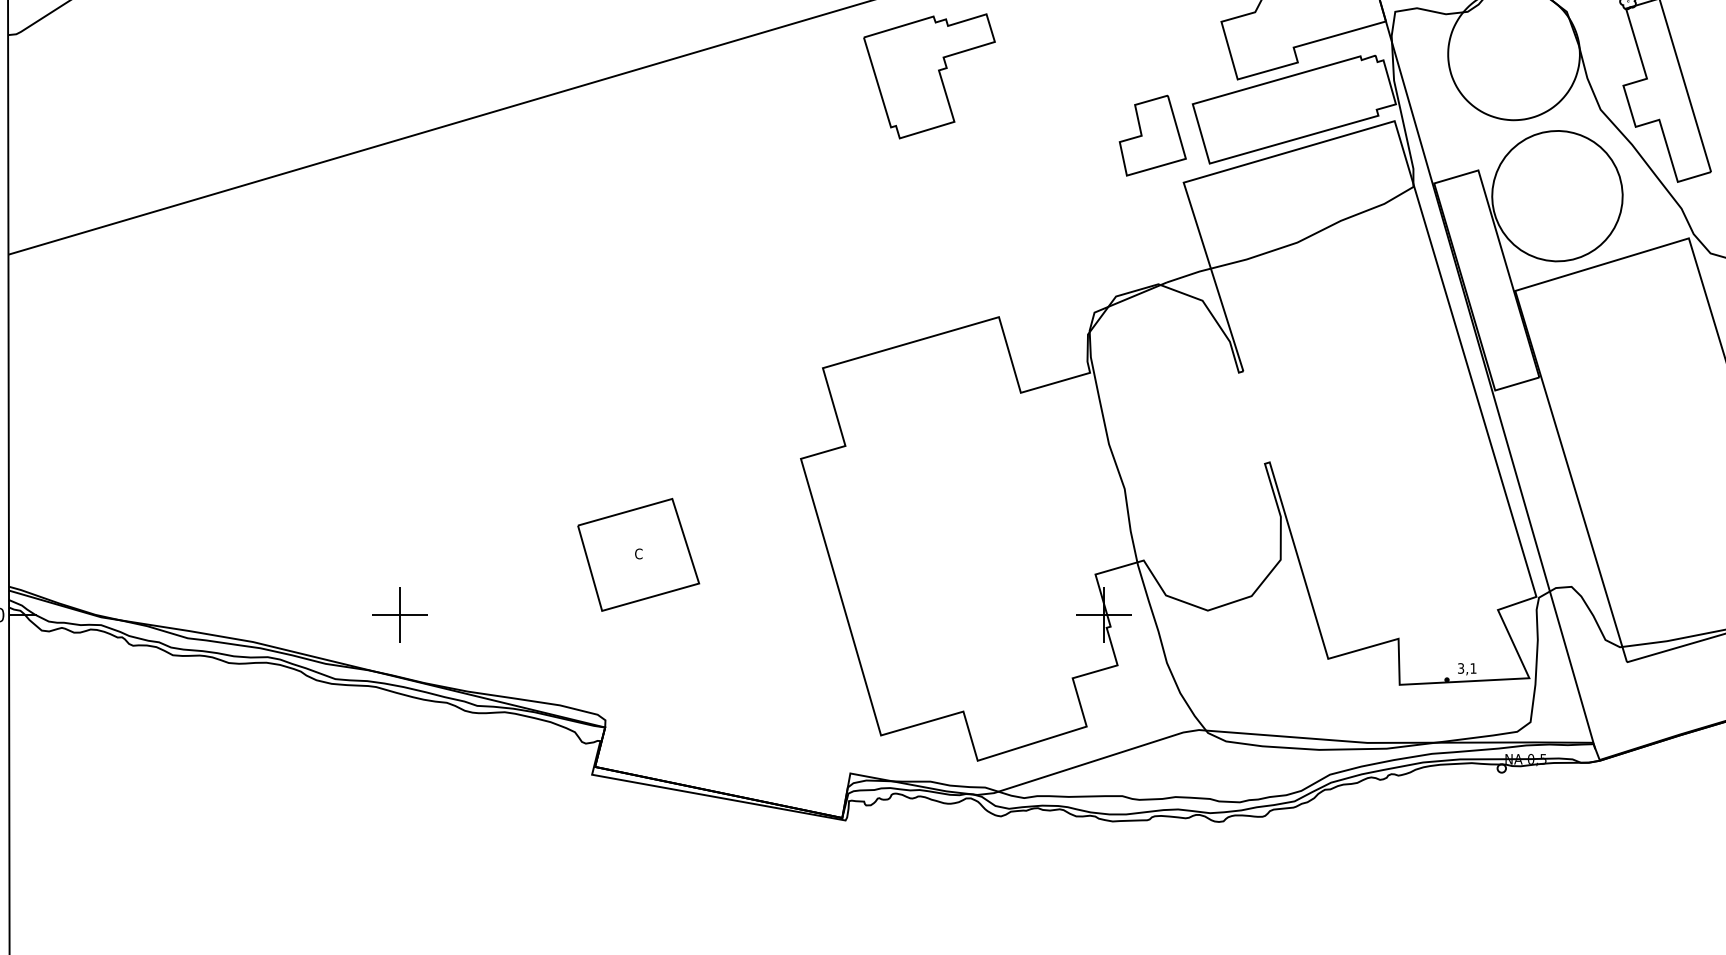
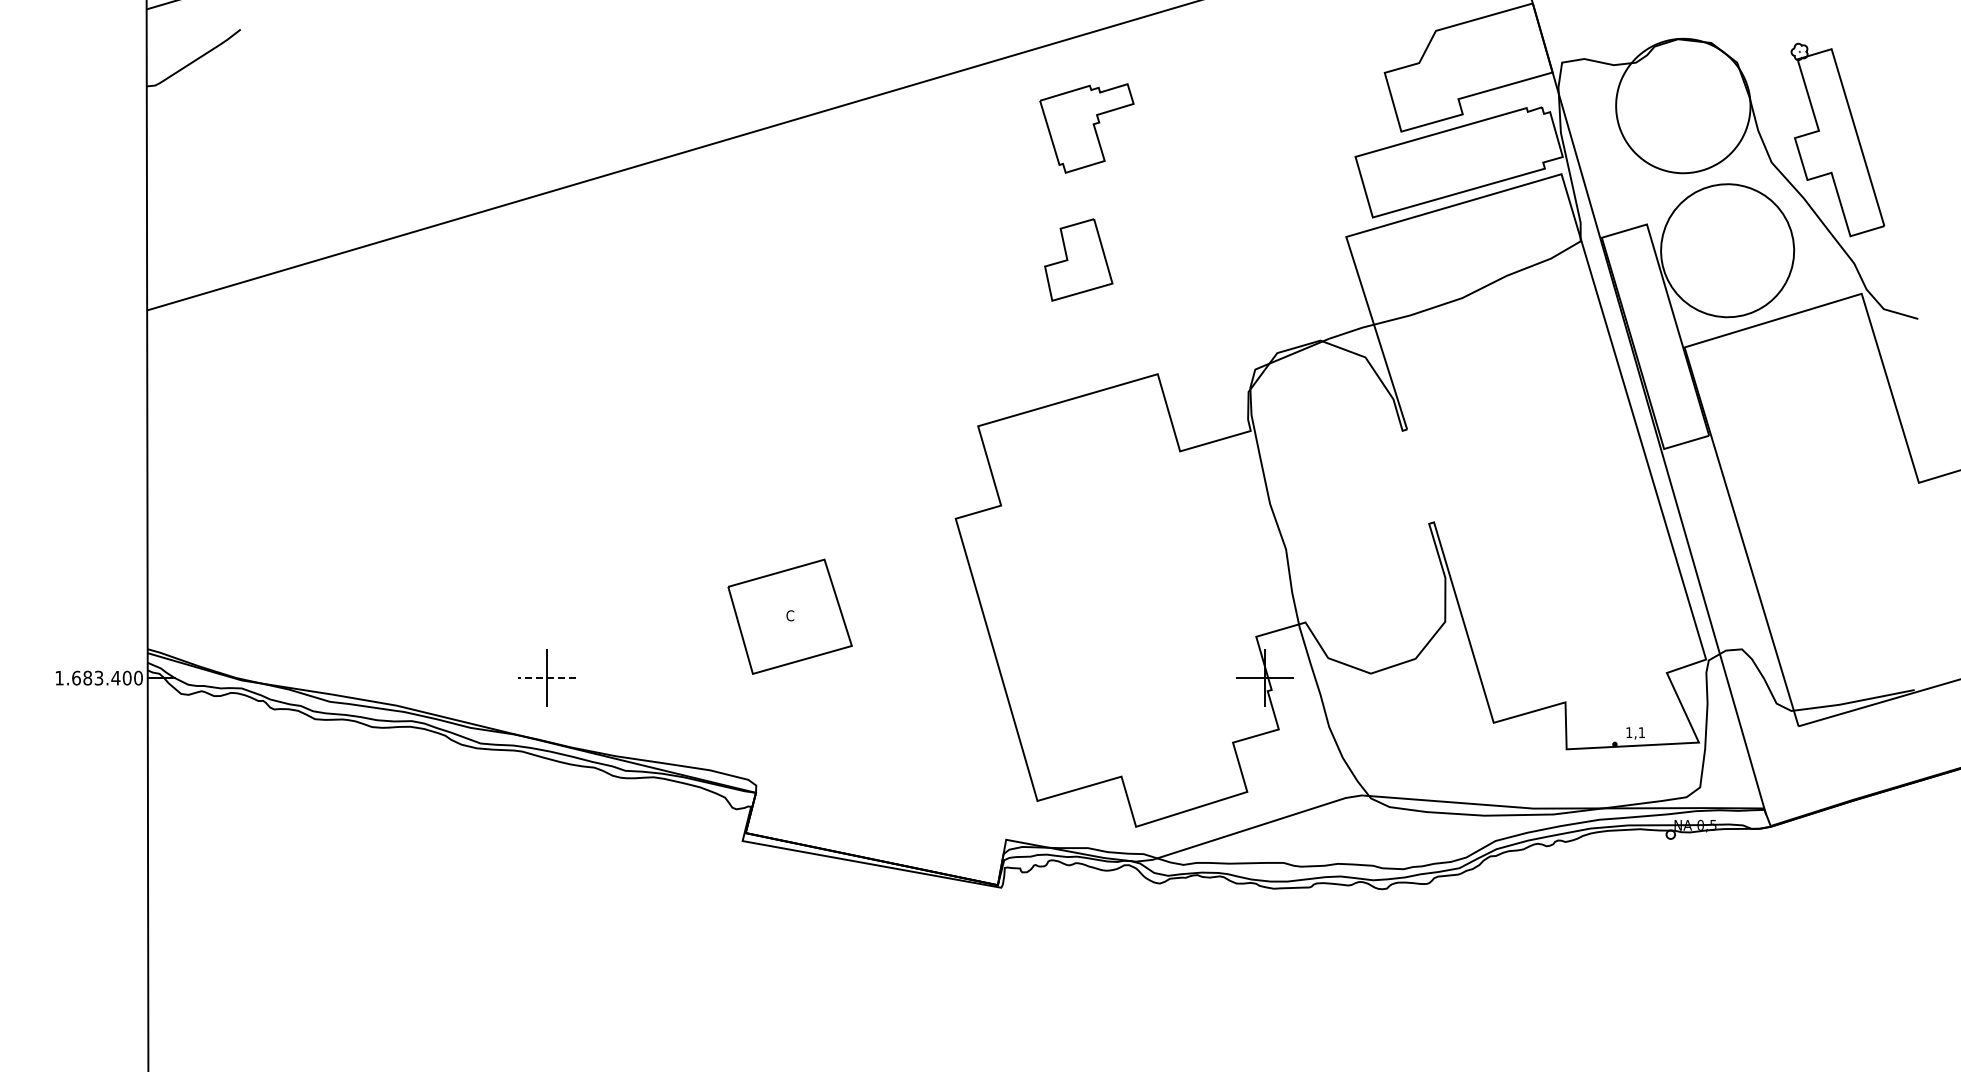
part: (929, 76) -> (1086, 128), size x0.7
part: (1152, 135) -> (1078, 259), moved
line: (399, 615) -> (546, 678), solid -> dashed
text: (1461, 668) -> (1629, 732), 3,1 -> 1,1

